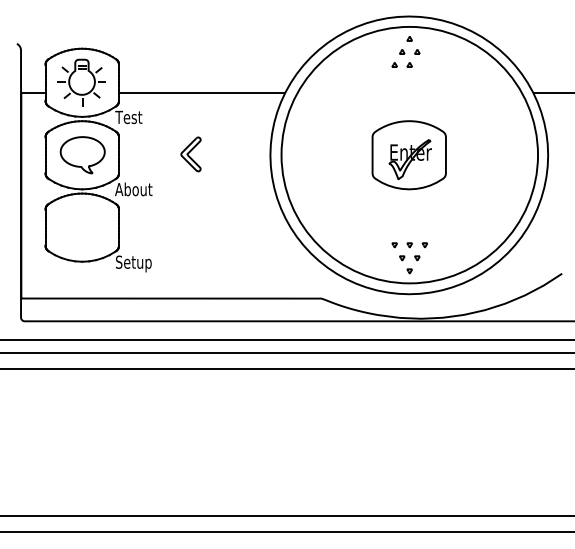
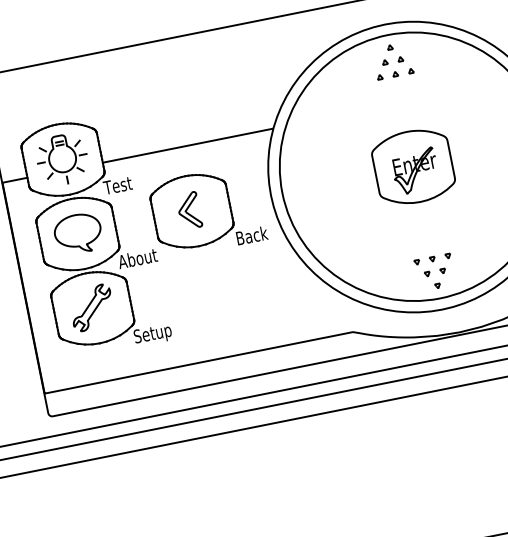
part: (424, 64) -> (410, 70), added
part: (207, 158) -> (207, 211), added
part: (81, 227) -> (91, 308), added

